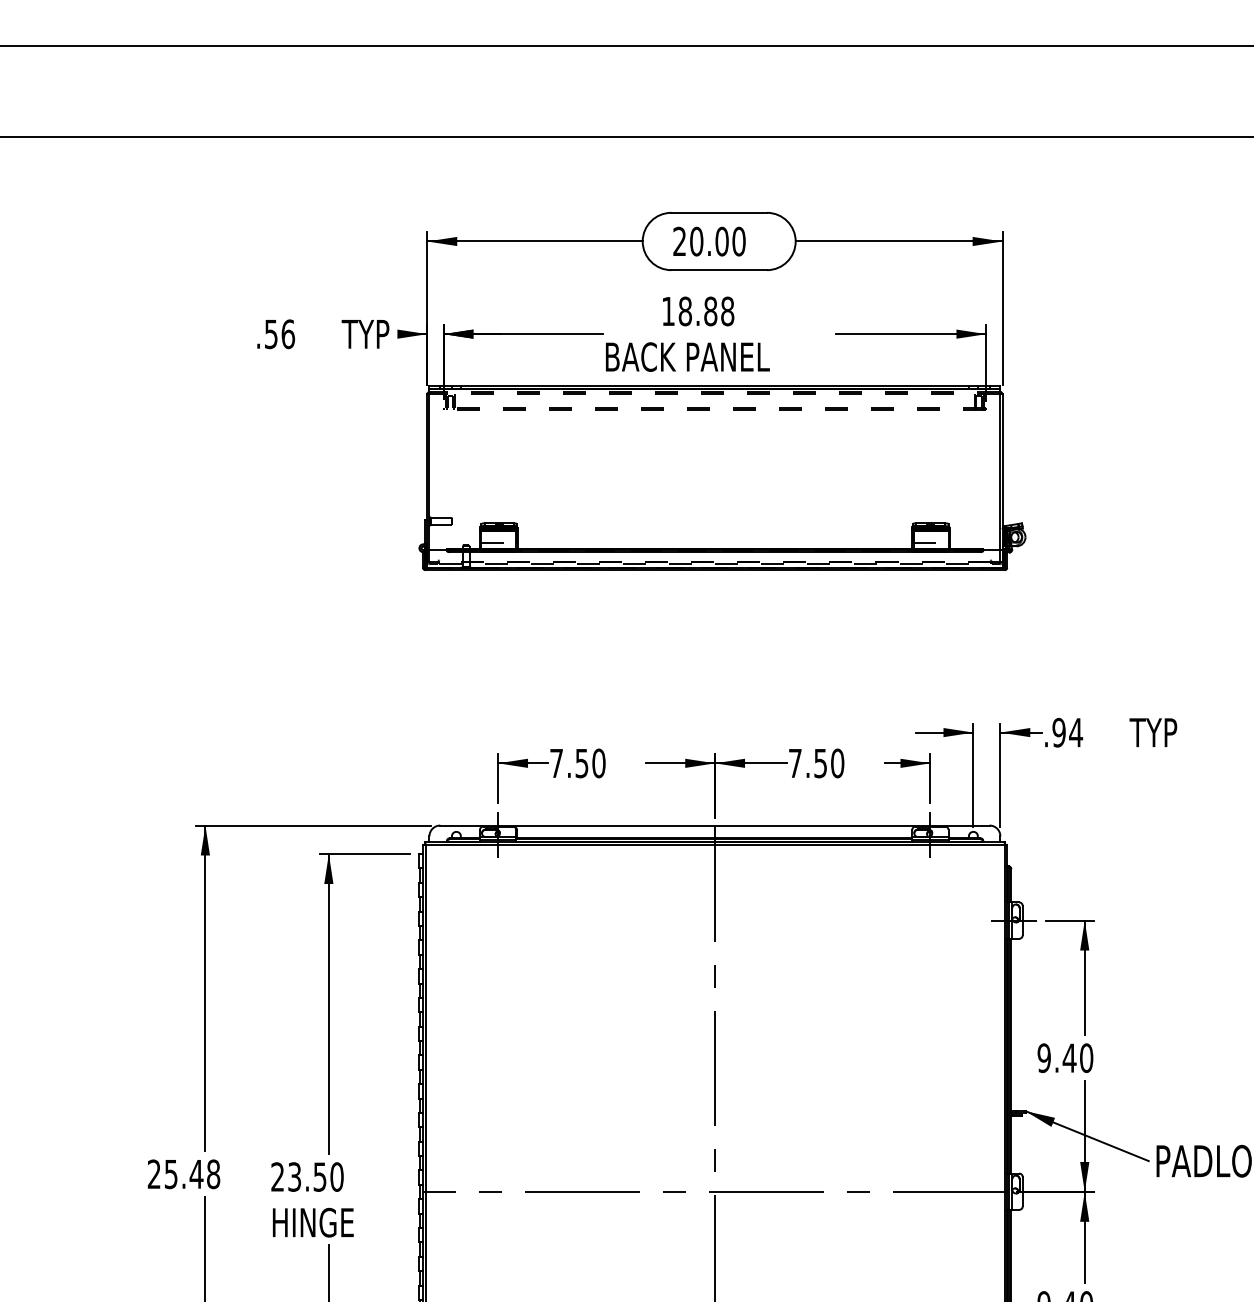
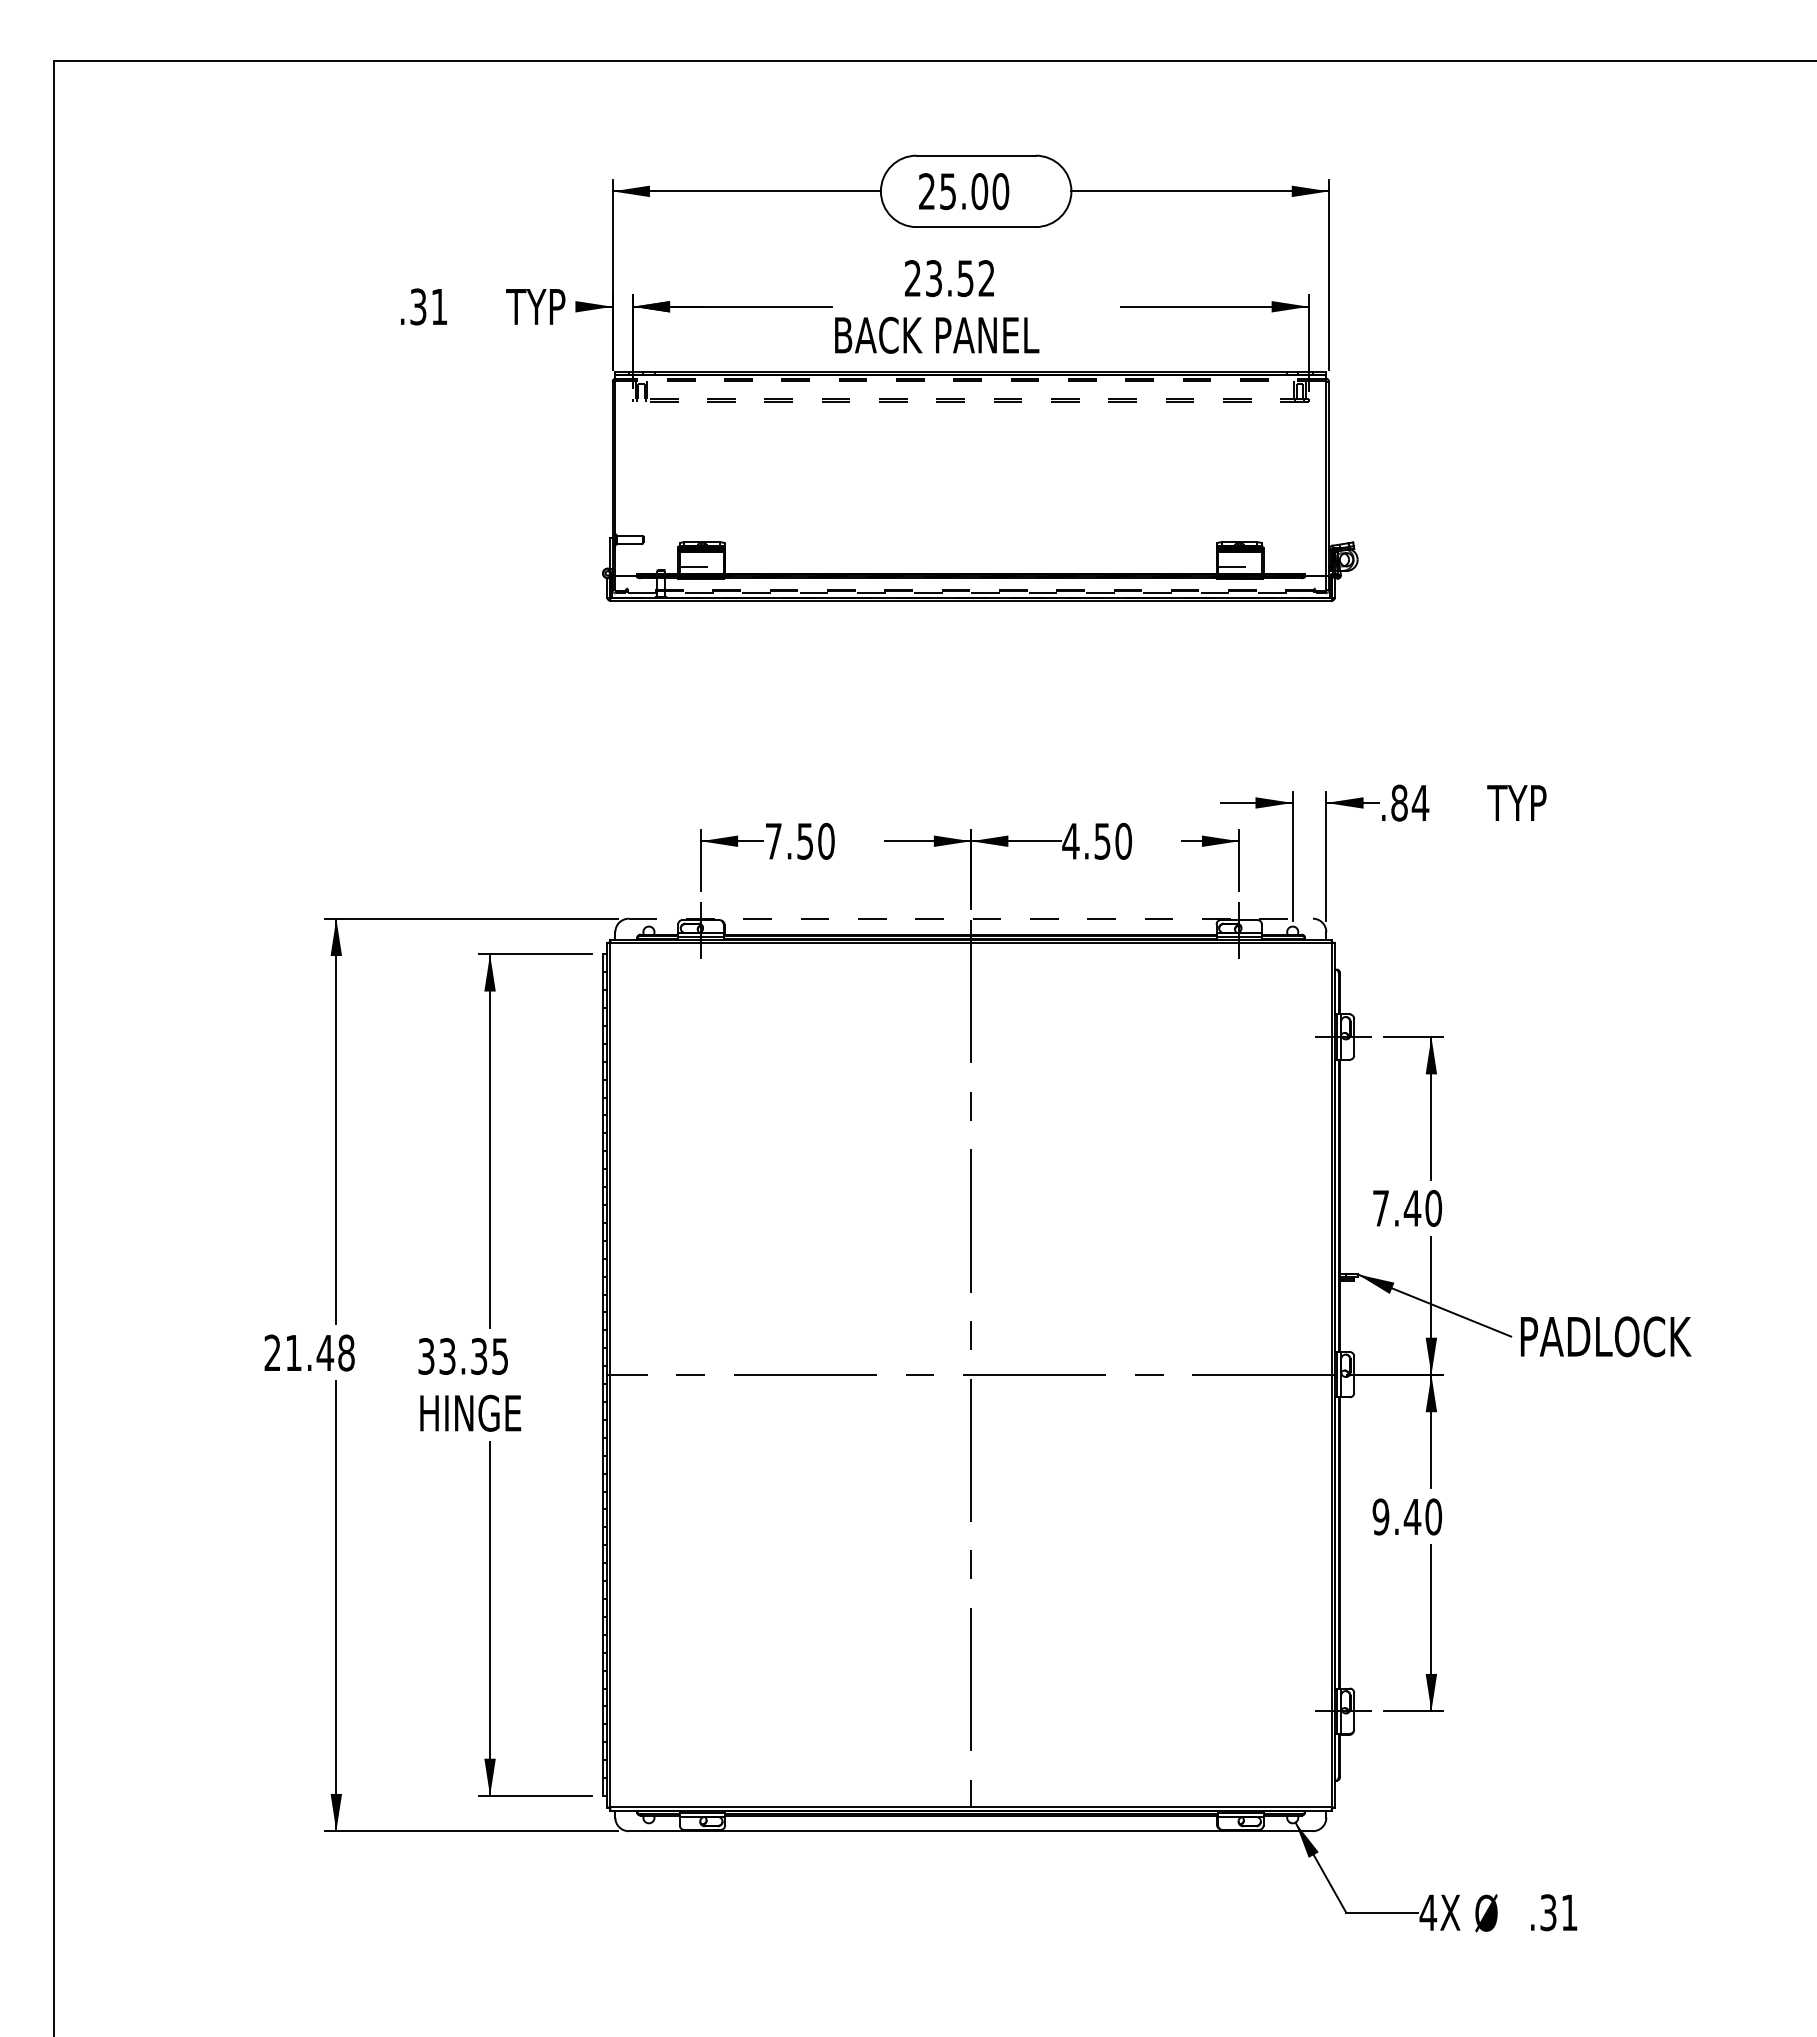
text: (696, 241) -> (948, 191), 20.00 -> 25.00
text: (698, 311) -> (950, 278), 18.88 -> 23.52
text: (280, 333) -> (429, 306), .56 -> .31
text: (1059, 732) -> (1399, 802), .94 -> .84
text: (794, 763) -> (1070, 841), 7.50 -> 4.50
line: (715, 825) -> (971, 918), solid -> dashed
text: (1043, 1058) -> (1380, 1208), 9.40 -> 7.40
text: (171, 1174) -> (293, 1353), 25.48 -> 21.48
text: (307, 1177) -> (463, 1356), 23.50 -> 33.35

